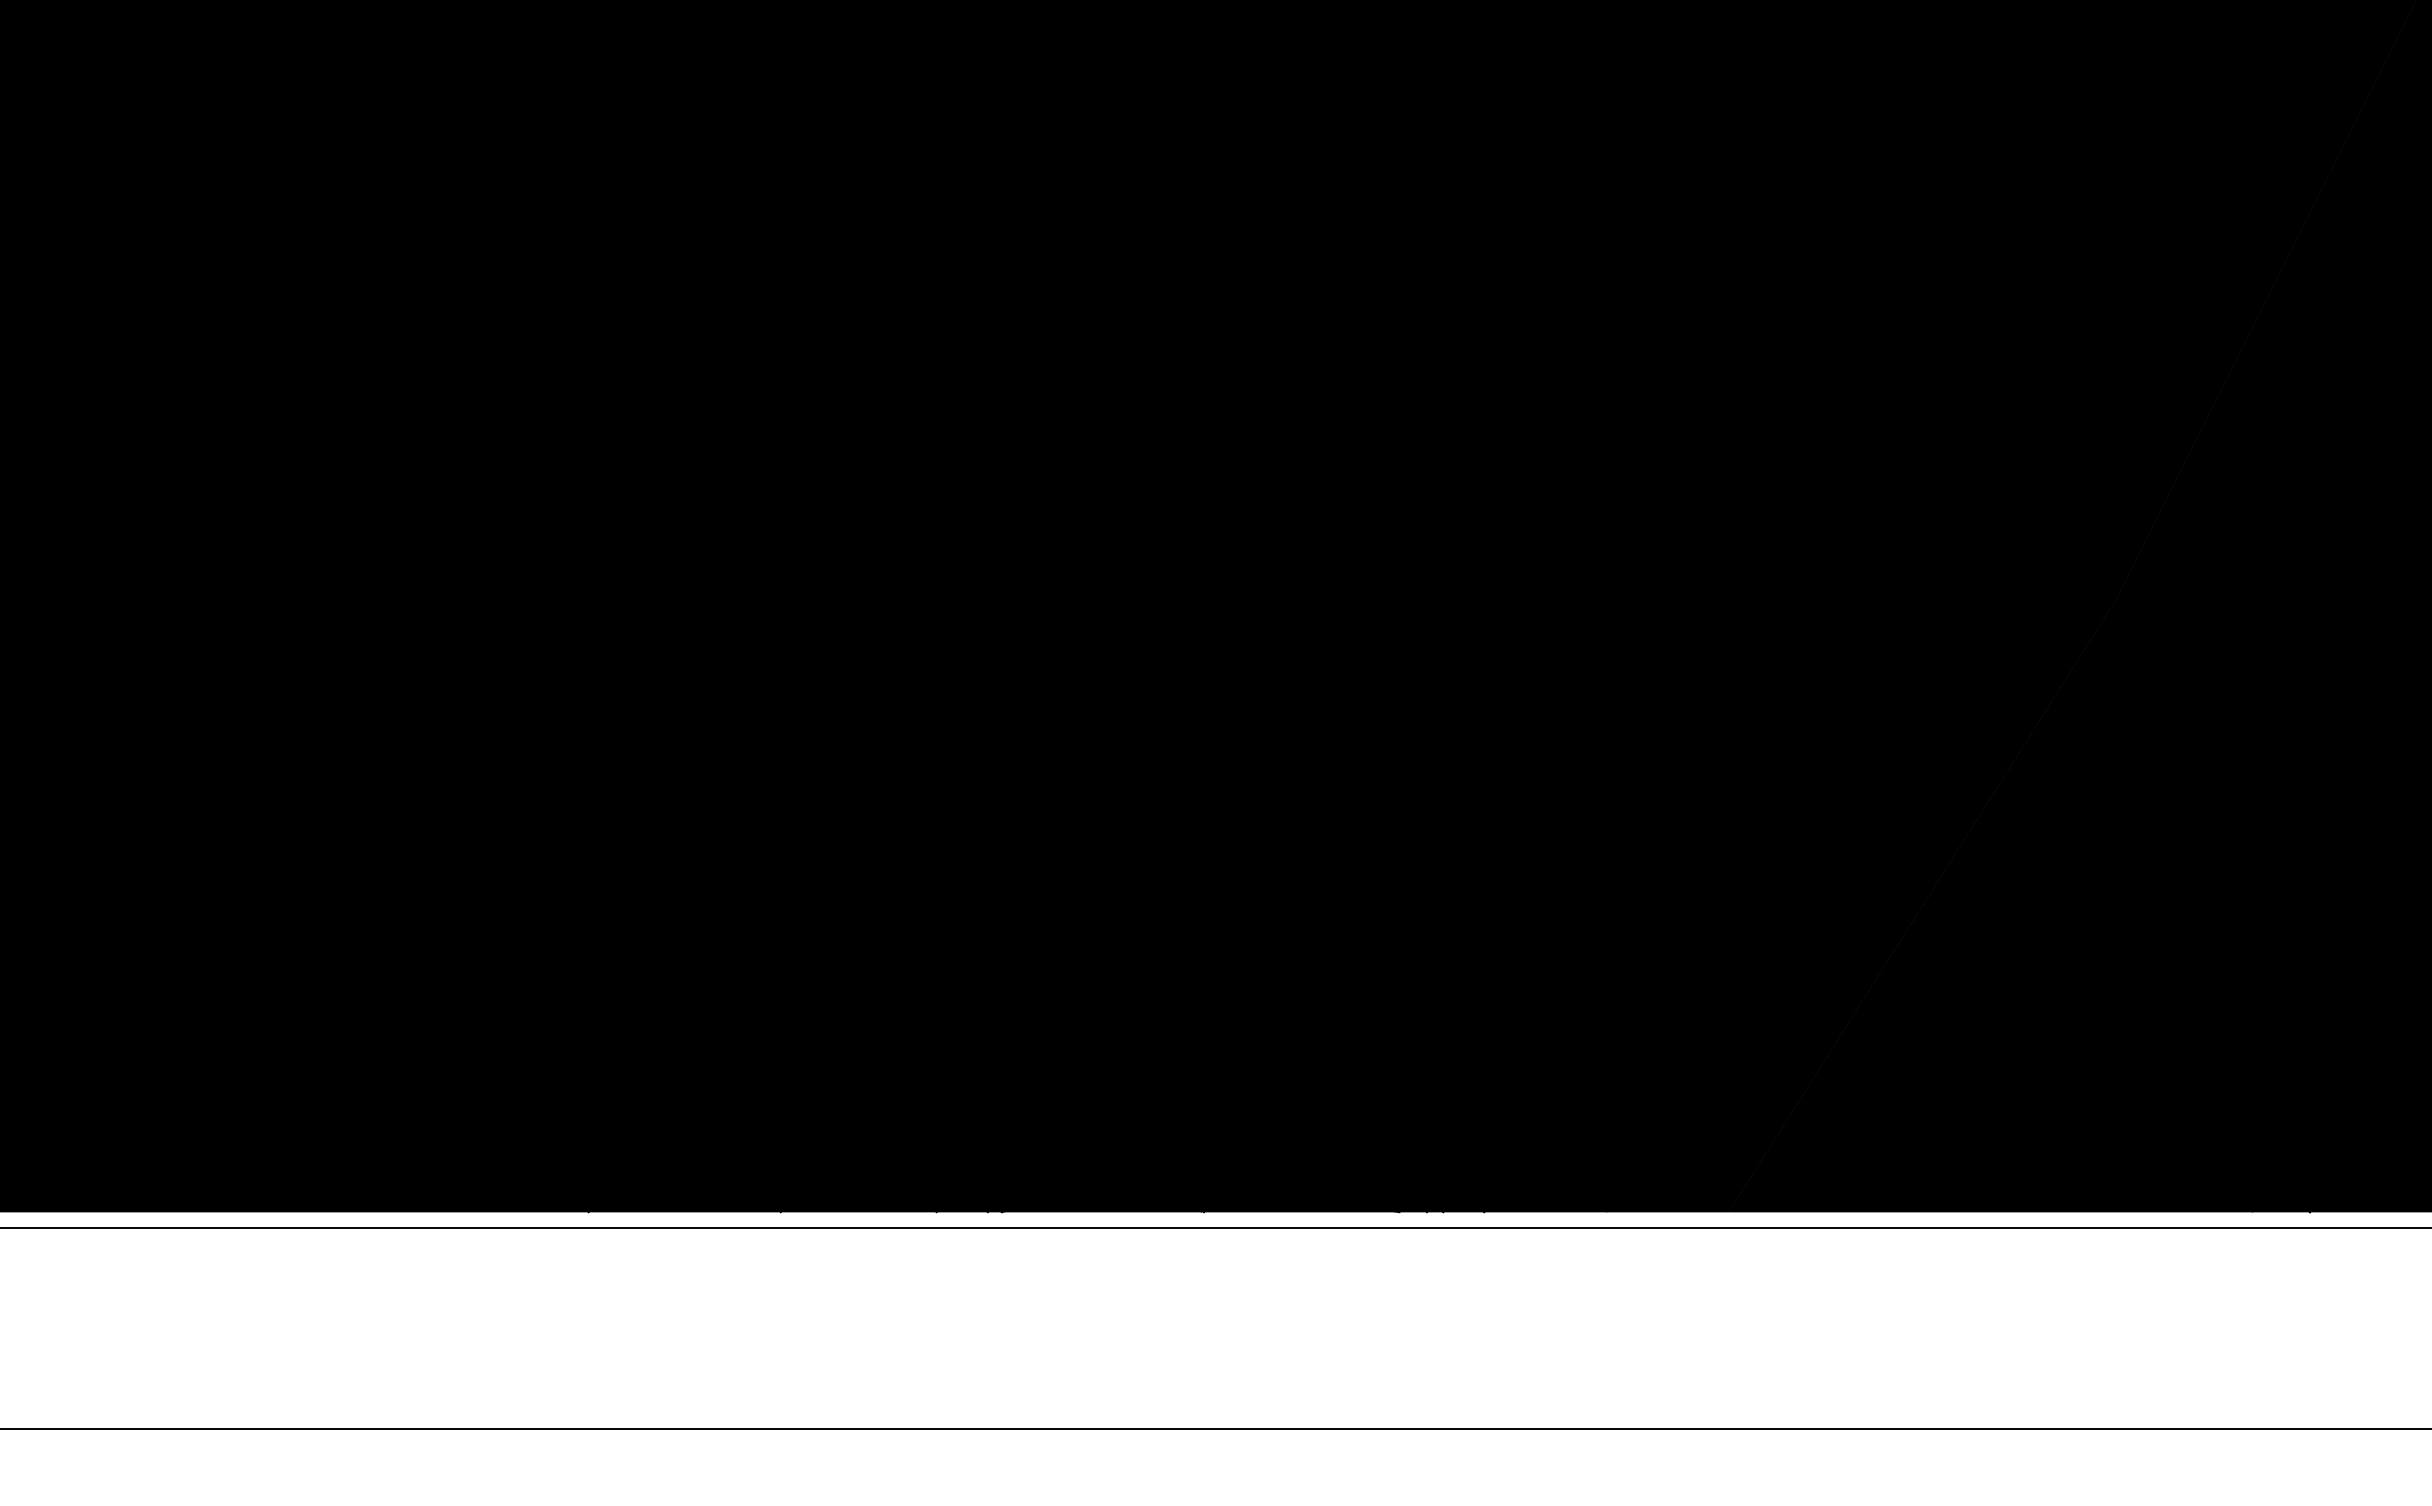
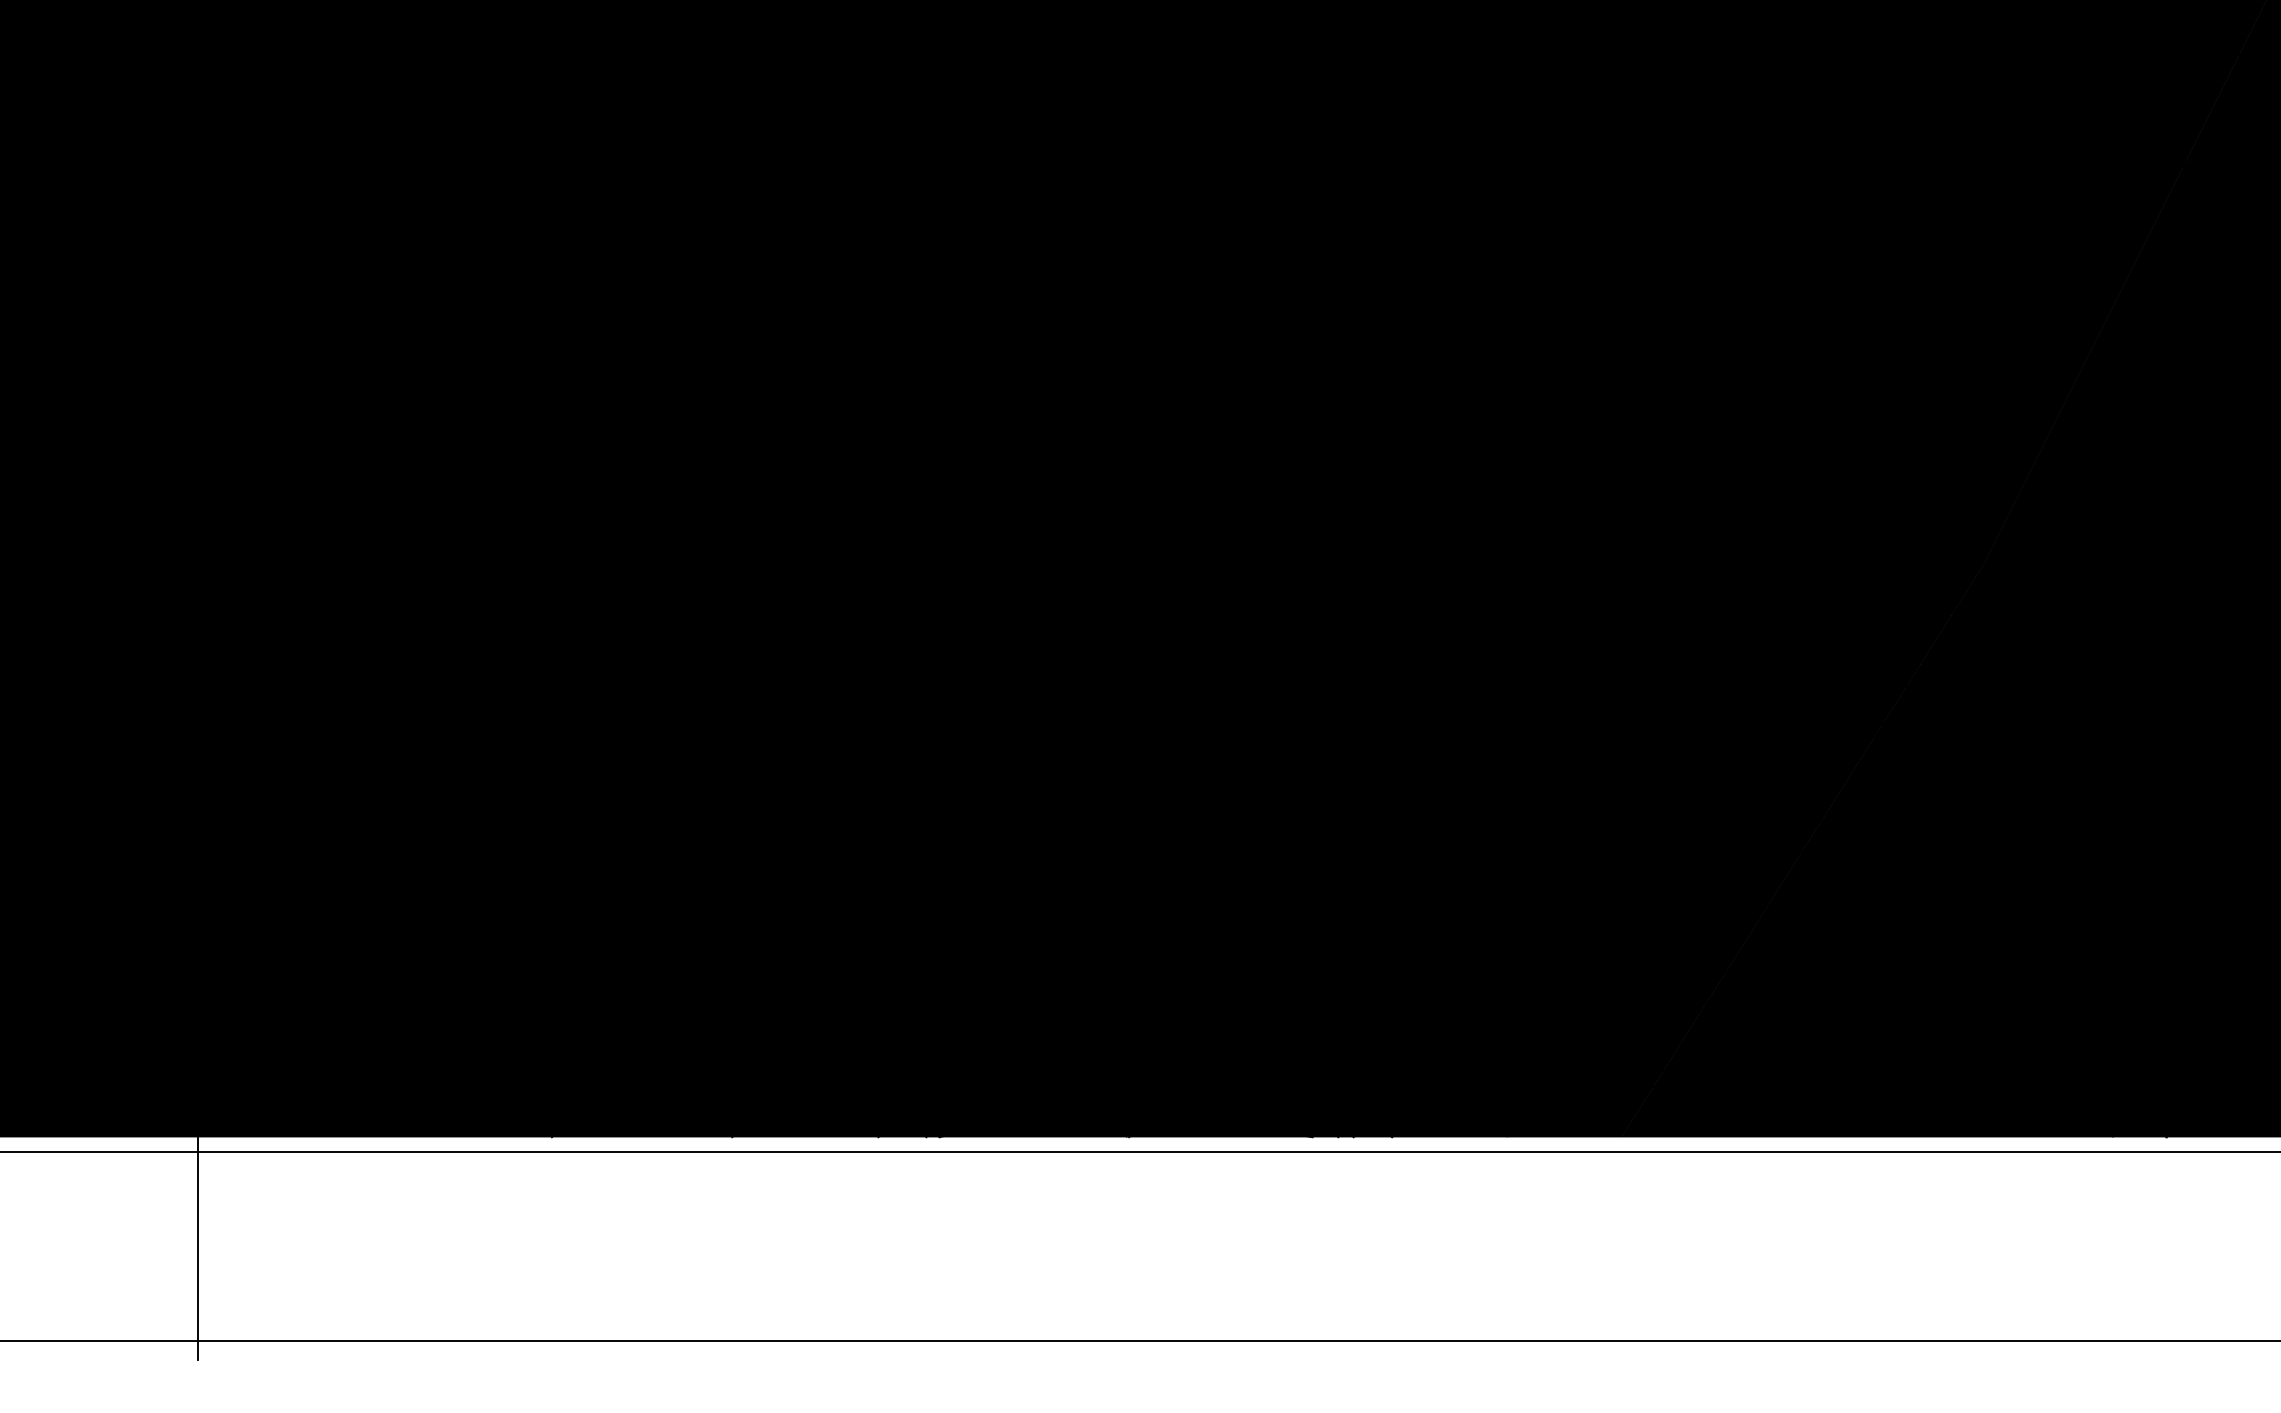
line: (211, 1328) -> (198, 1246), added

